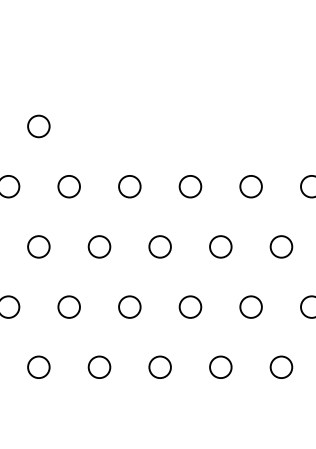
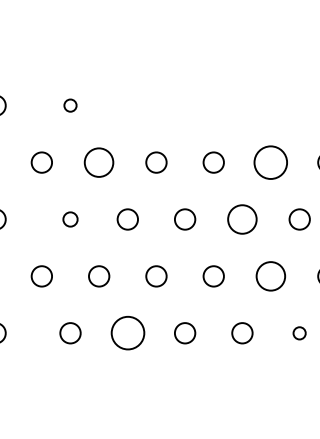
circle: (38, 126) -> (70, 105), size x0.6
circle: (69, 186) -> (99, 162), size x1.4
circle: (251, 186) -> (271, 162), size x1.6
circle: (38, 246) -> (70, 219), size x0.7
circle: (220, 246) -> (242, 219), size x1.4
circle: (251, 307) -> (271, 276), size x1.4
circle: (99, 367) -> (127, 333), size x1.6
circle: (281, 367) -> (299, 333), size x0.6

